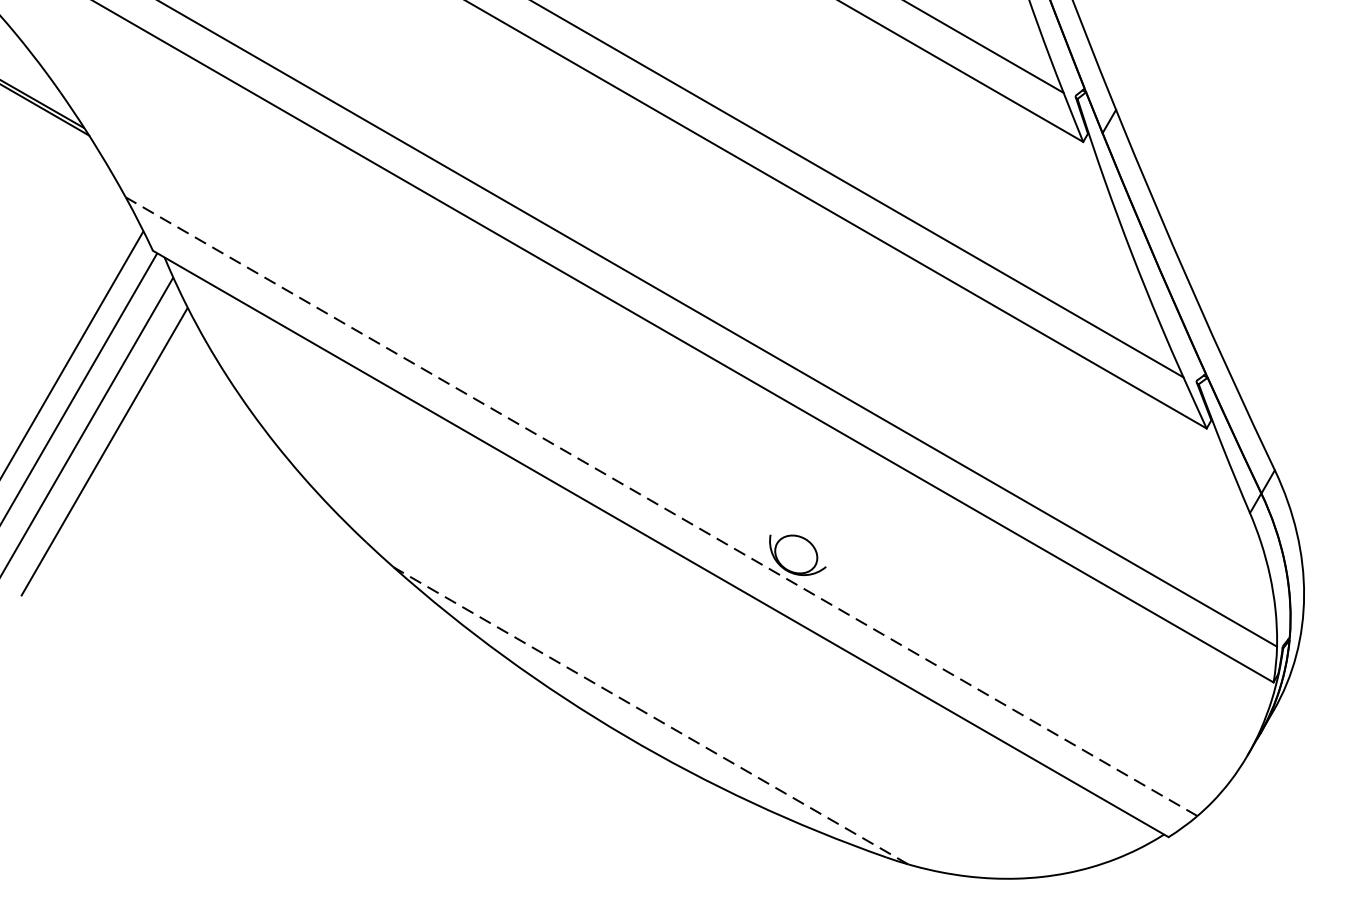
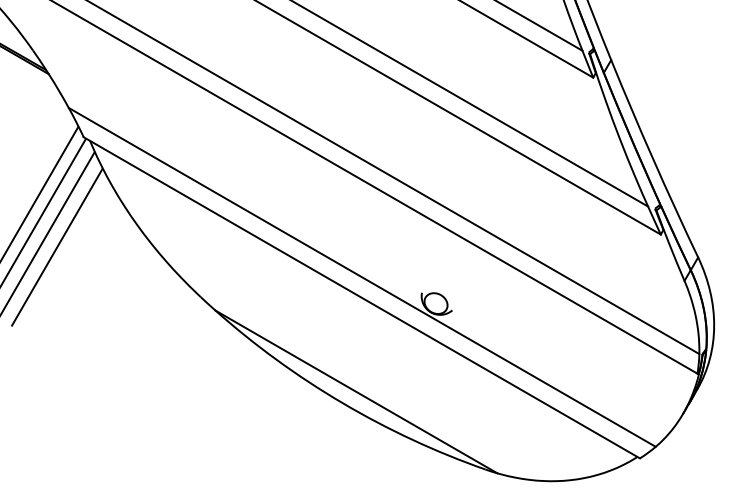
line: (661, 506) -> (362, 277), dashed -> solid
line: (651, 715) -> (356, 391), dashed -> solid

